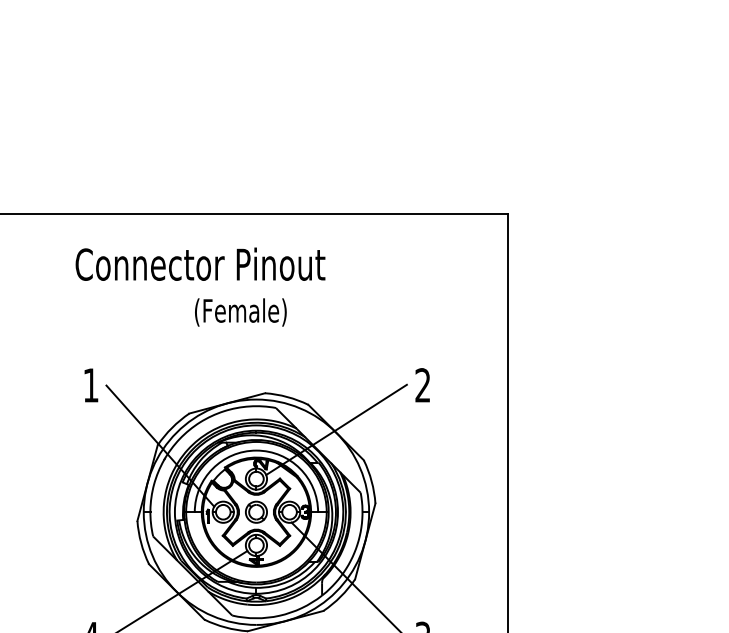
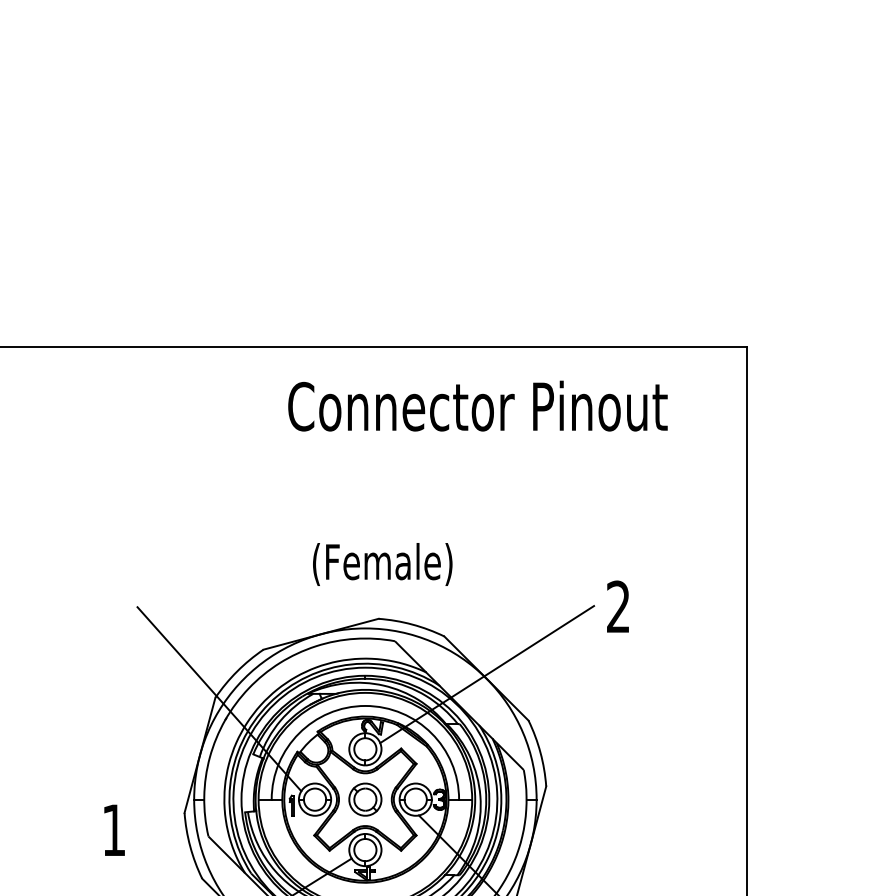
text: (200, 263) -> (477, 404), moved
text: (240, 312) -> (382, 564), moved
text: (91, 385) -> (114, 830), moved

